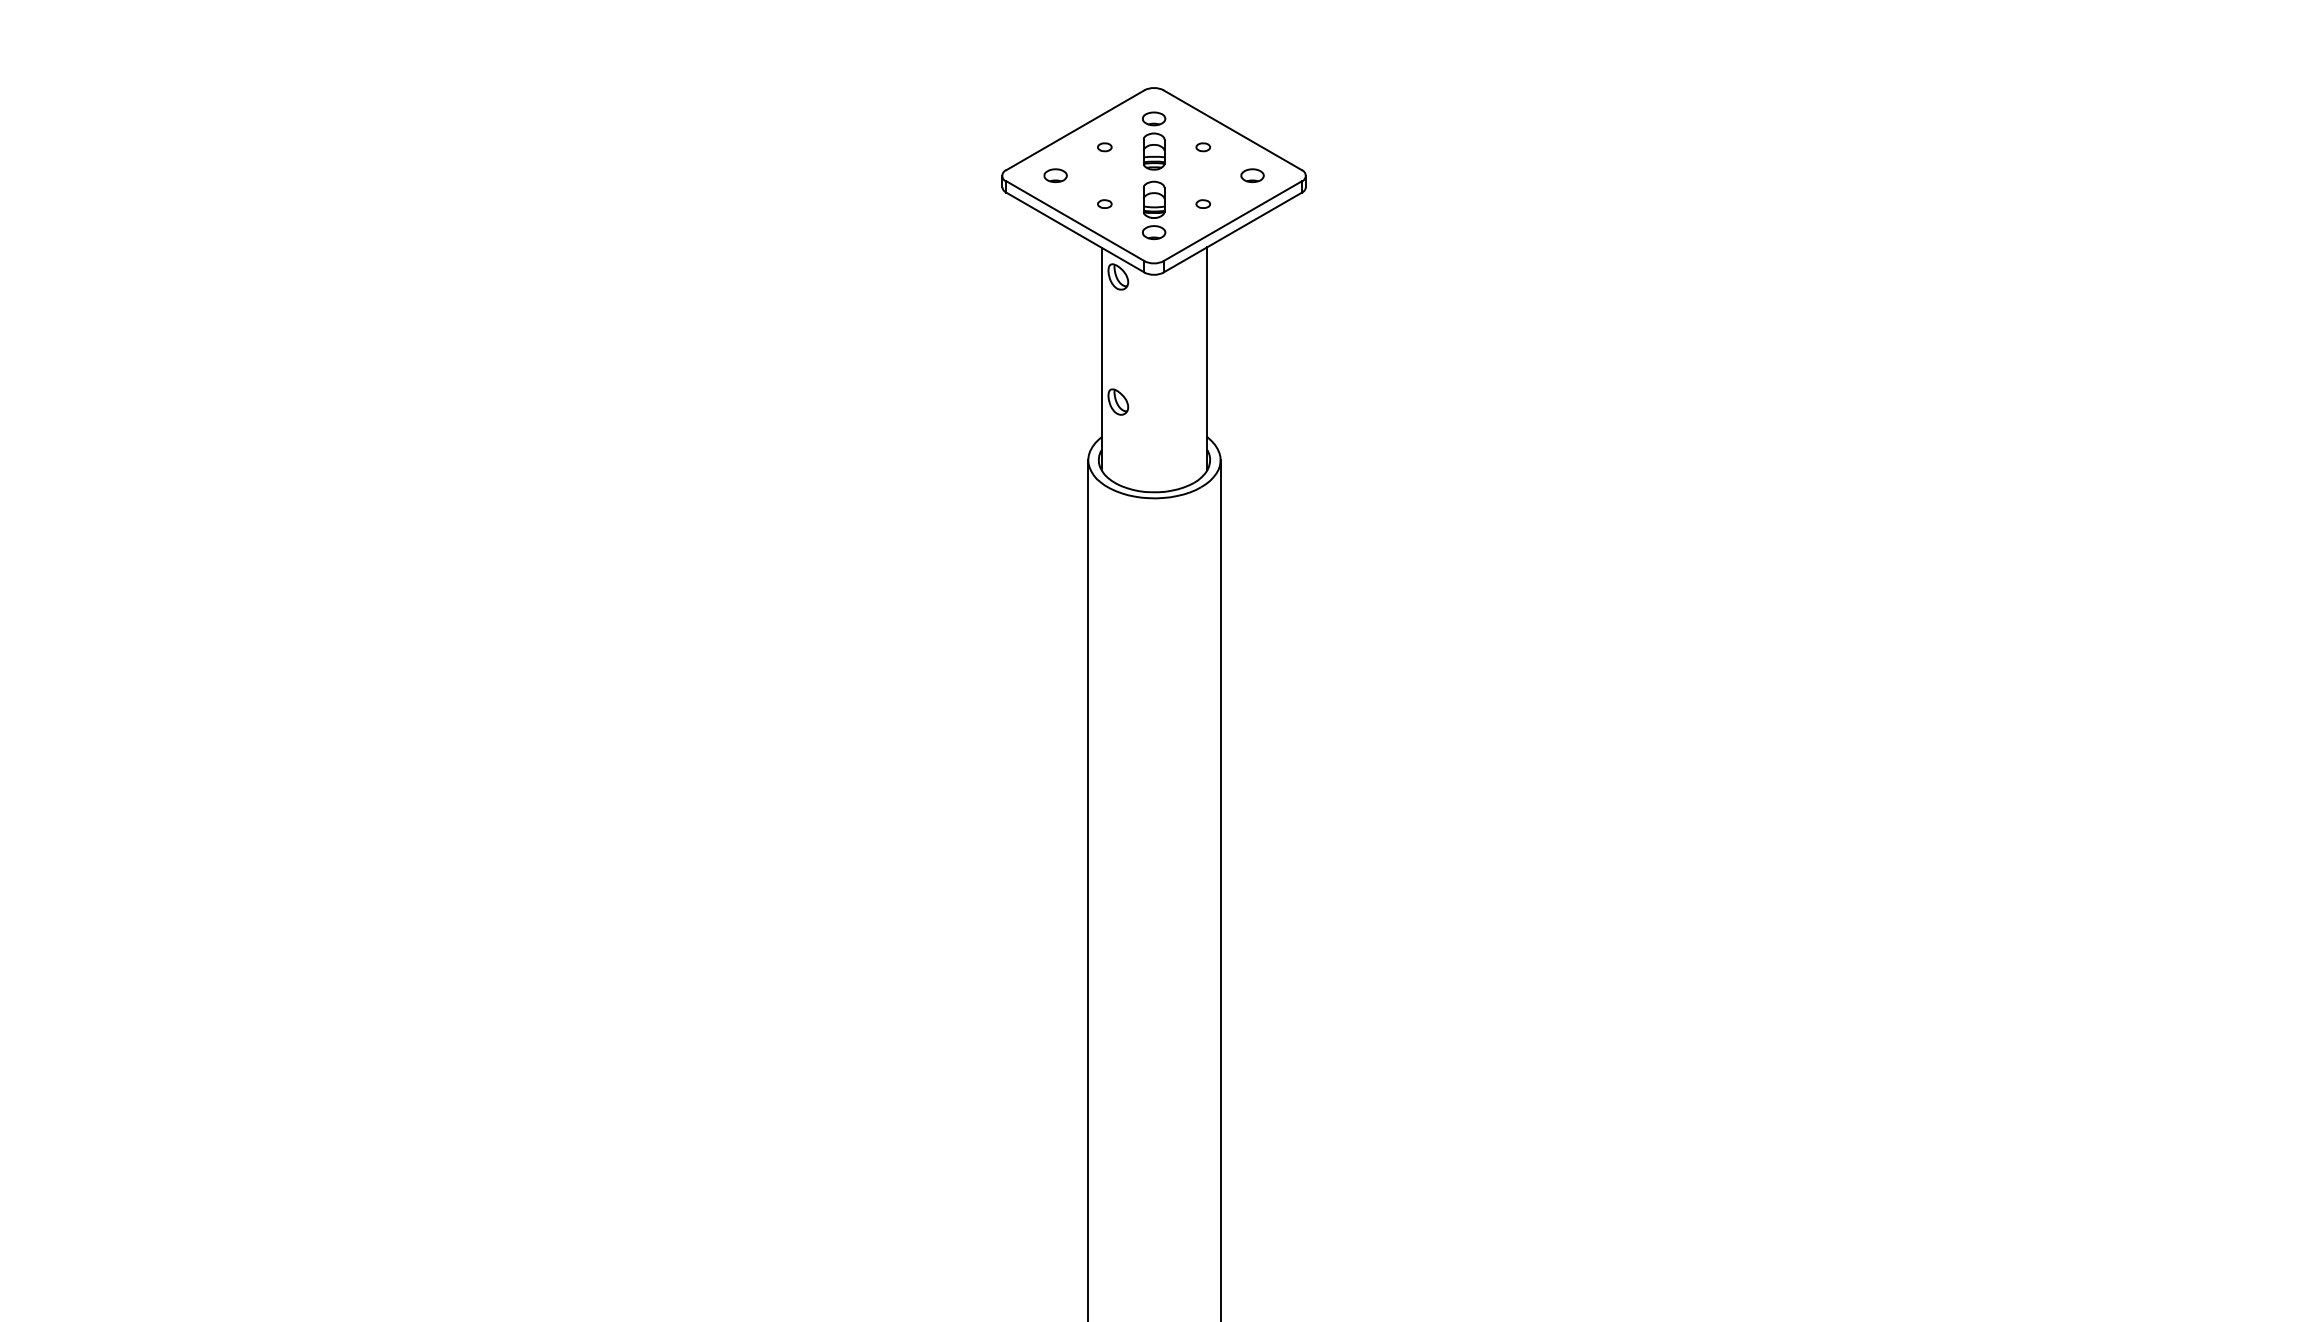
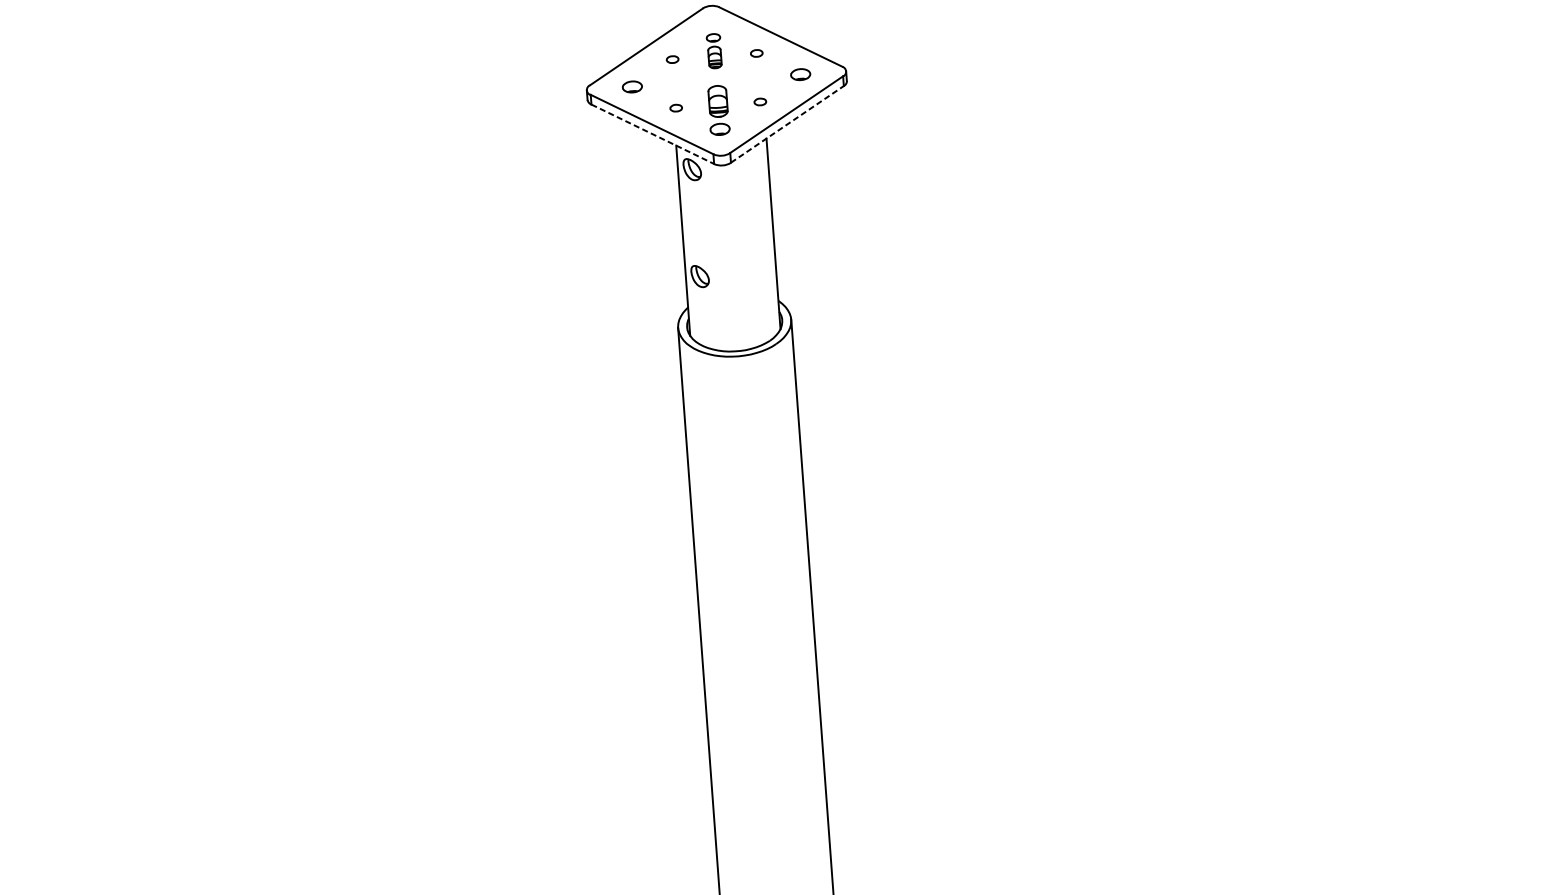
part: (1154, 140) -> (714, 50), size x0.7
line: (1075, 232) -> (652, 134), solid -> dashed
line: (1232, 232) -> (787, 124), solid -> dashed

